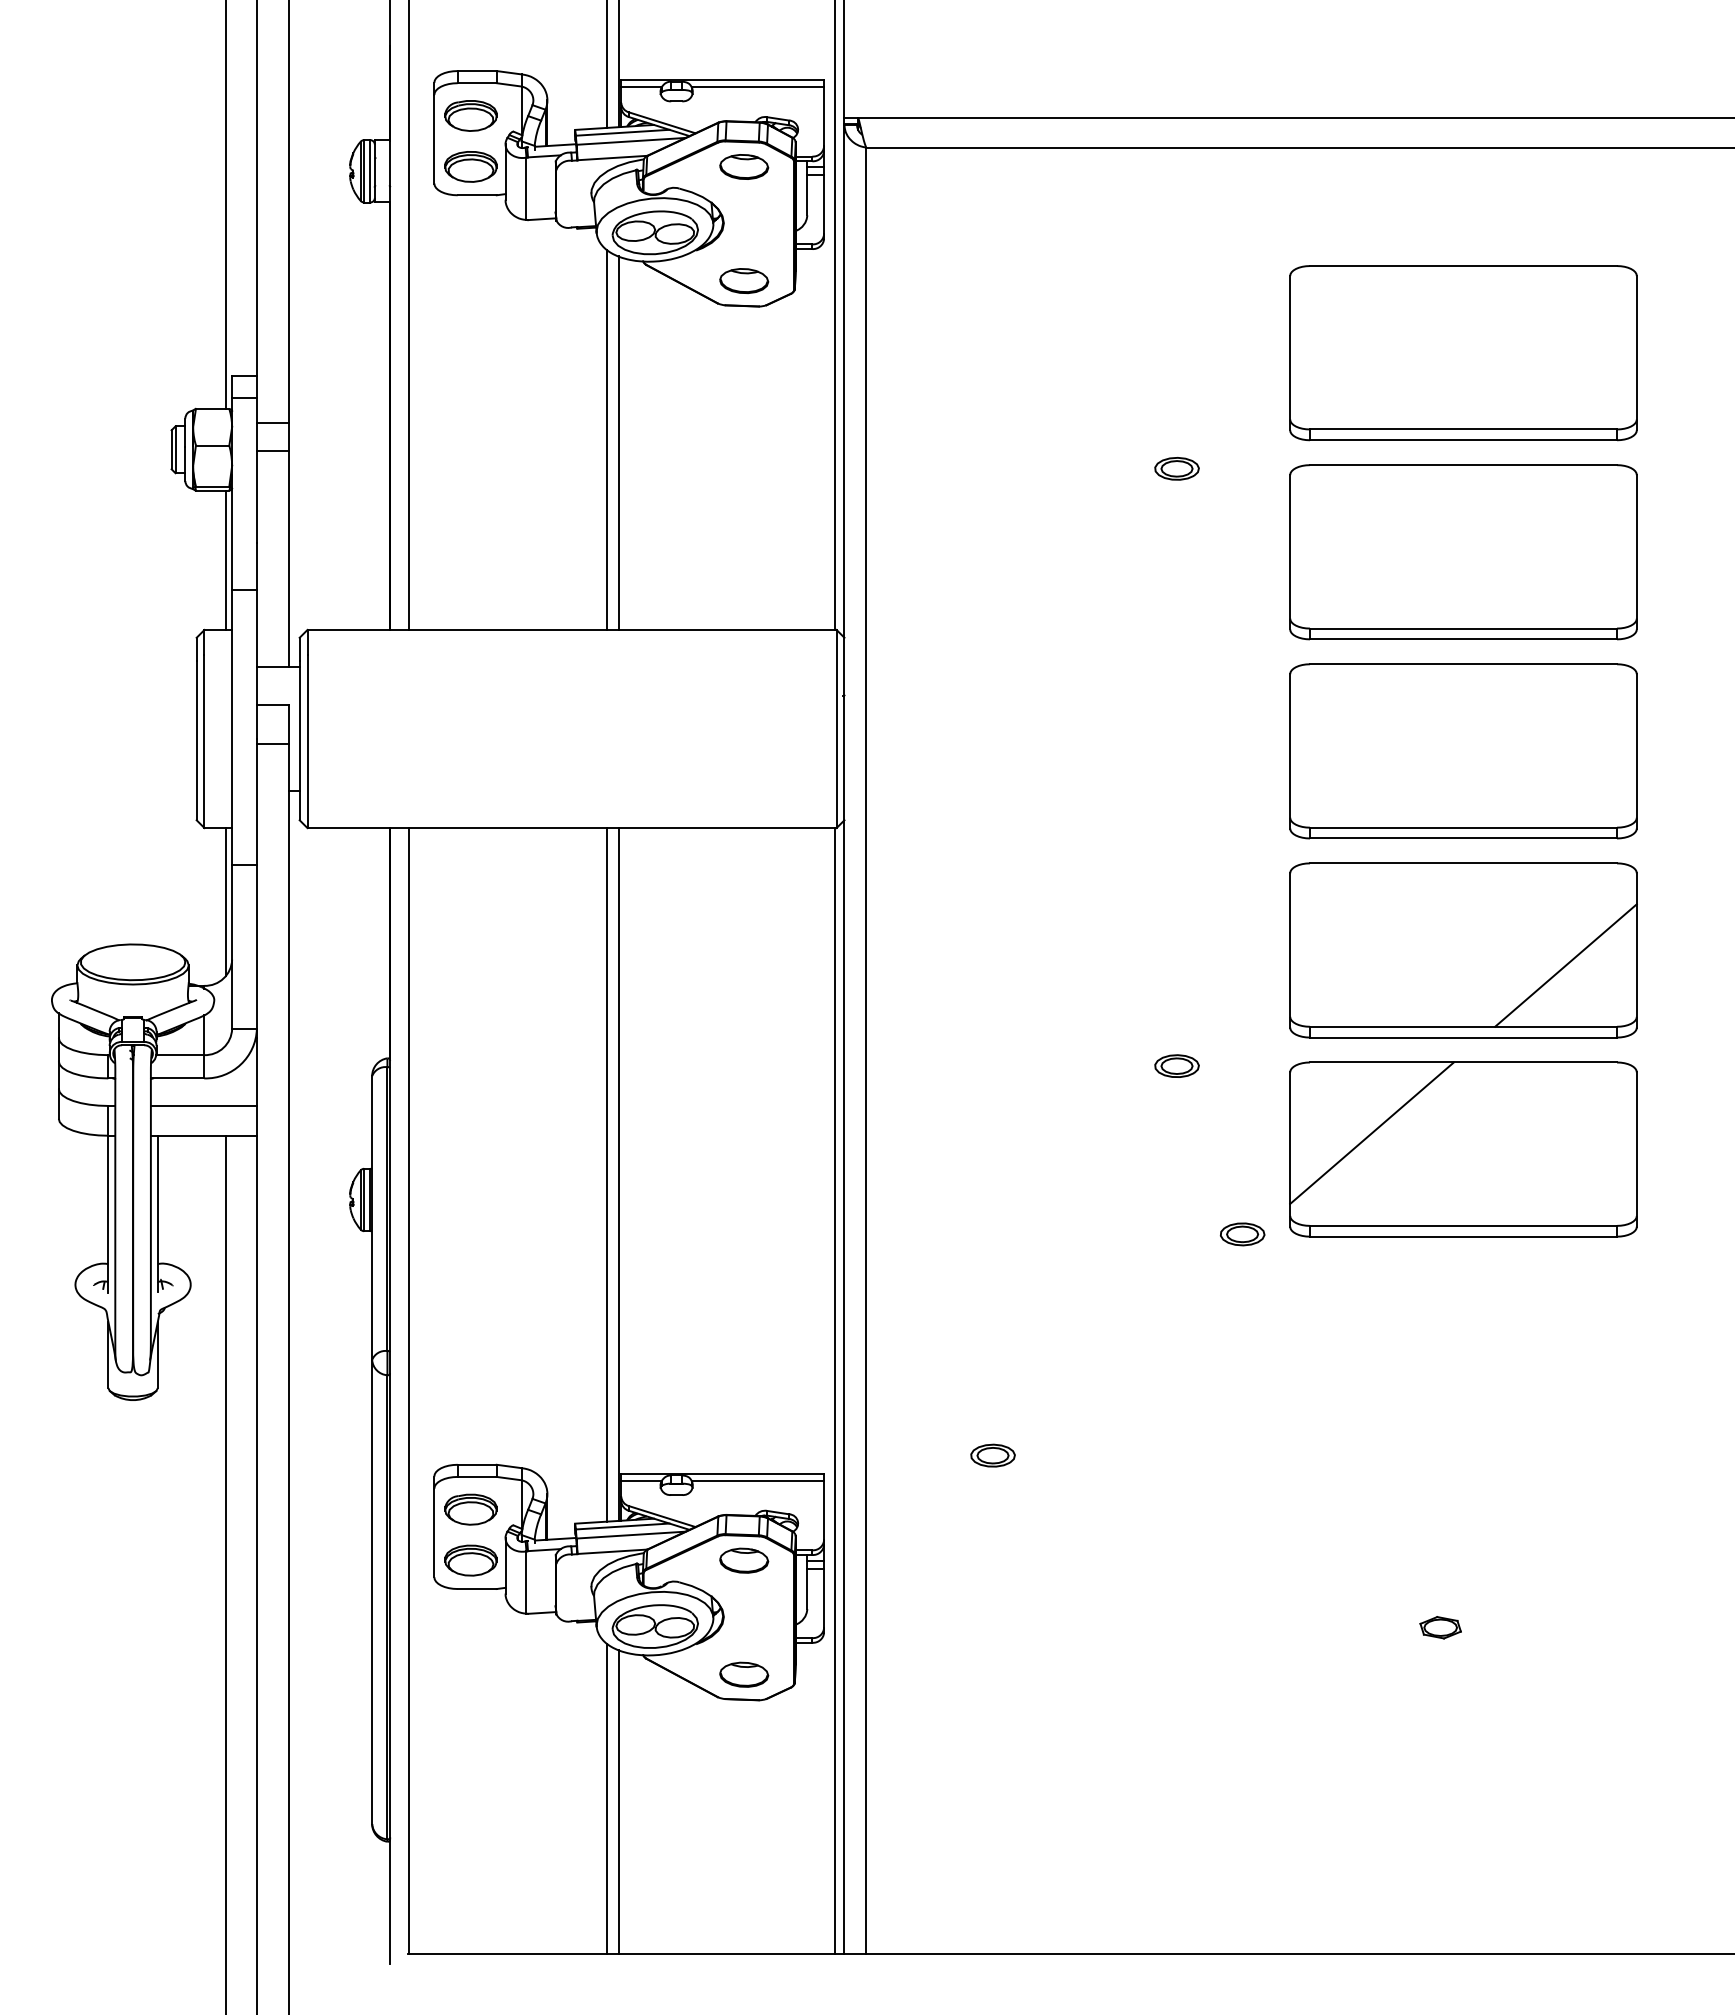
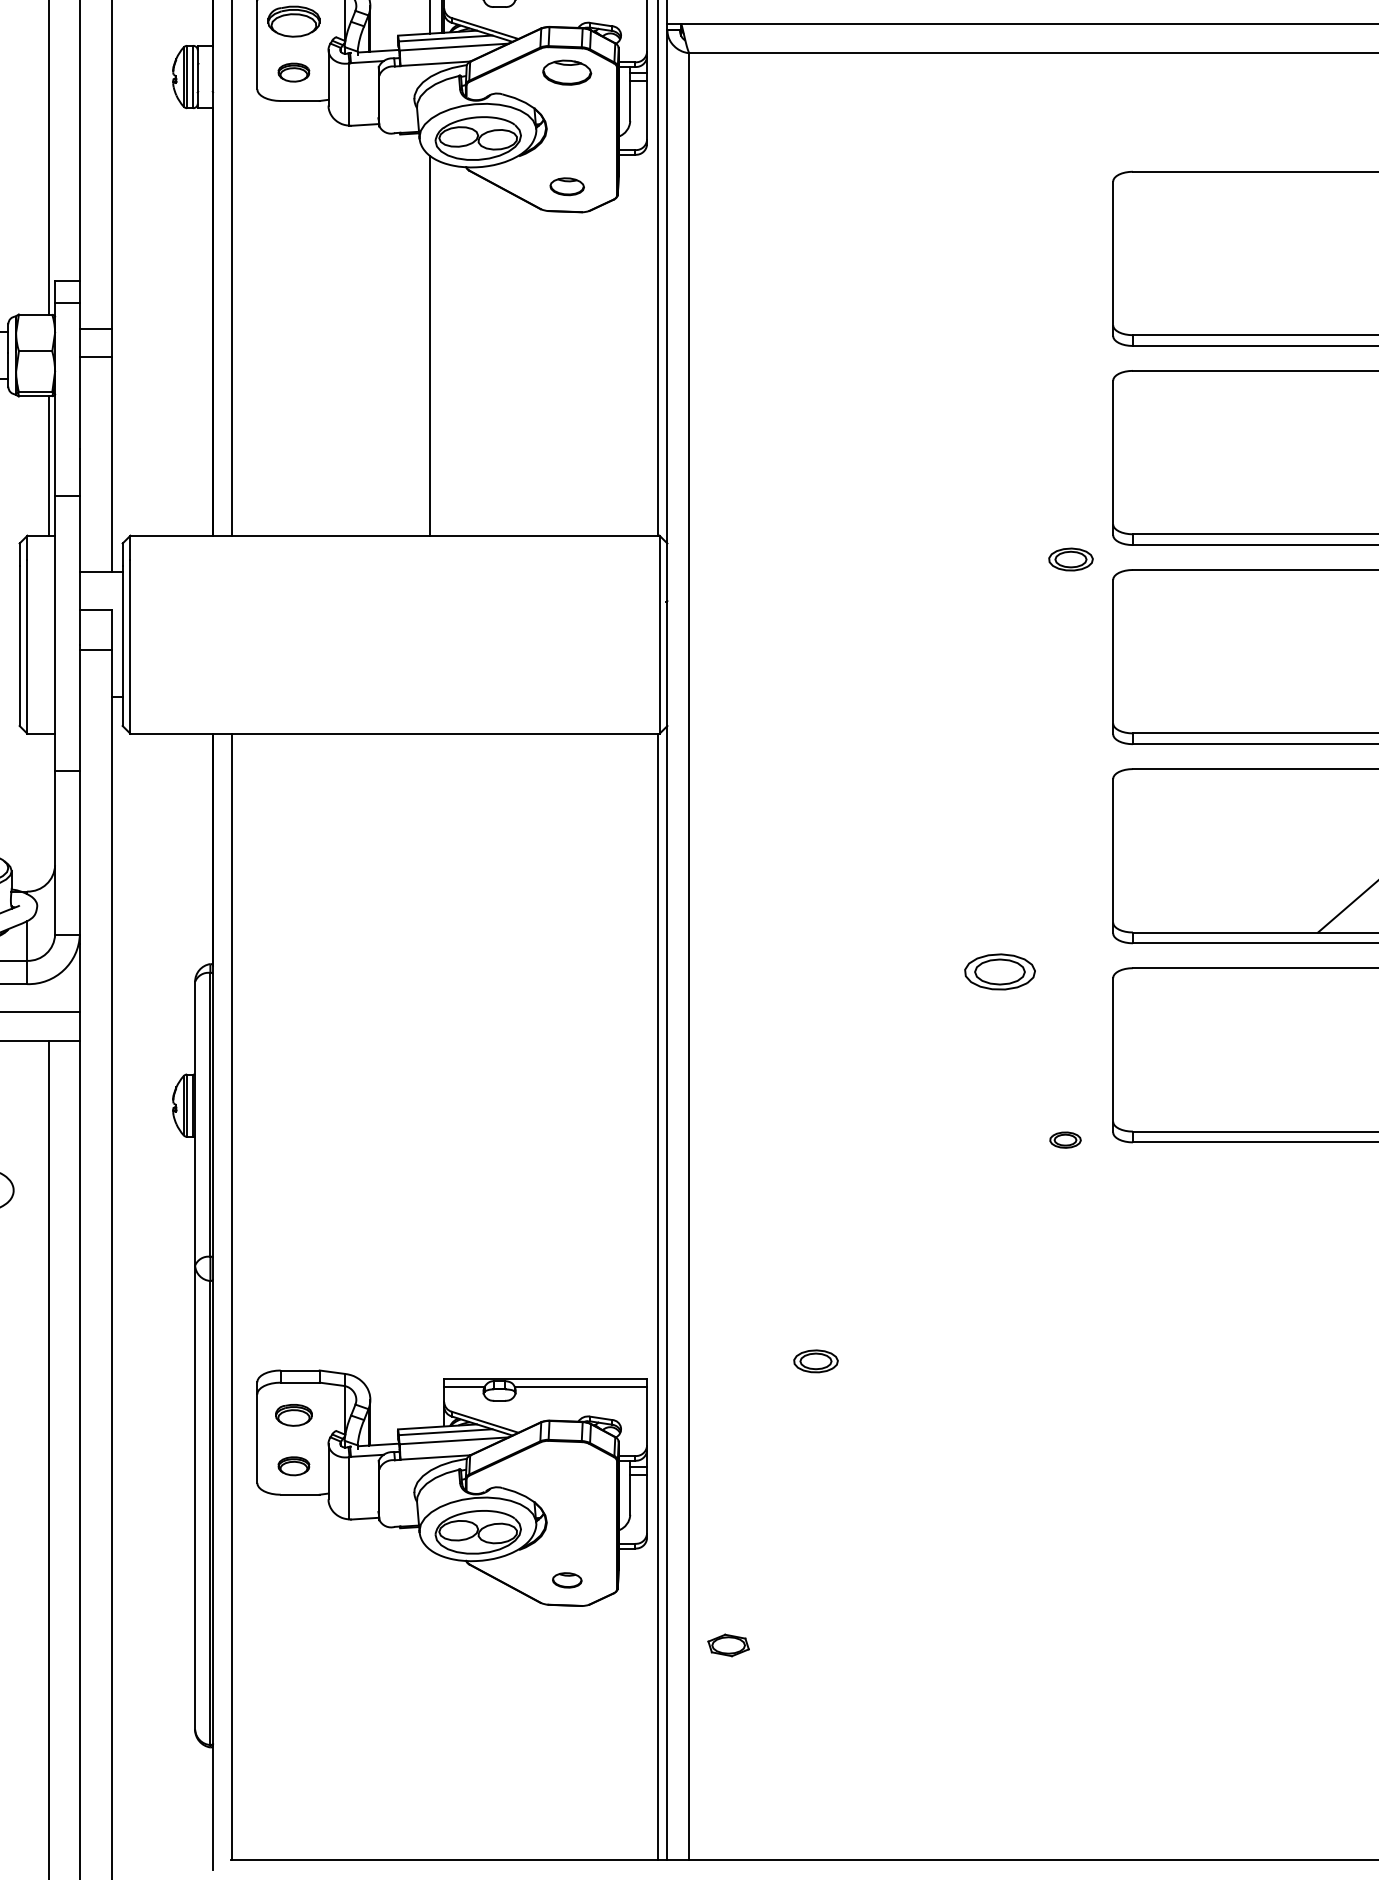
part: (470, 166) -> (293, 72), size x0.6
part: (744, 280) -> (567, 186), size x0.7
line: (618, 442) -> (441, 348), removed
part: (1176, 468) -> (1070, 559), moved
line: (226, 902) -> (49, 808), removed
part: (1176, 1065) -> (999, 971), size x1.6
line: (1371, 1132) -> (1194, 1038), removed
line: (607, 1174) -> (430, 1080), removed
line: (618, 1174) -> (441, 1080), removed
part: (1242, 1234) -> (1065, 1140), size x0.7
part: (470, 1509) -> (293, 1415), size x0.7
part: (470, 1560) -> (293, 1466), size x0.6
part: (744, 1560) -> (567, 1466), removed
part: (1440, 1627) -> (728, 1645), moved
part: (744, 1674) -> (567, 1580), size x0.6
line: (607, 1799) -> (430, 1705), removed
line: (618, 1802) -> (441, 1708), removed

